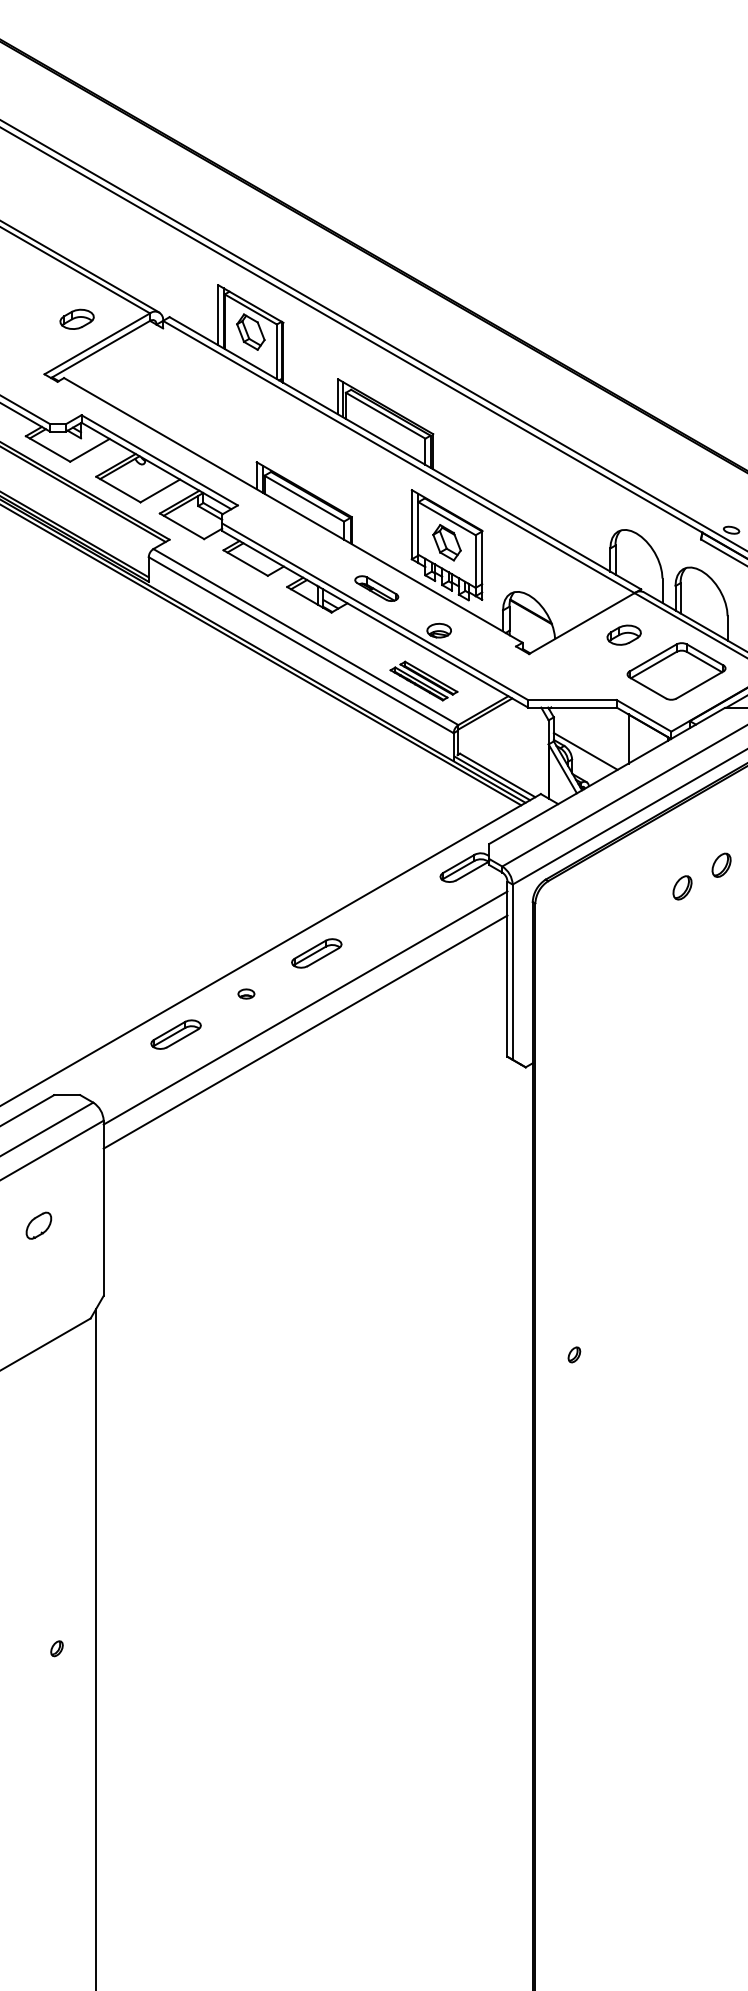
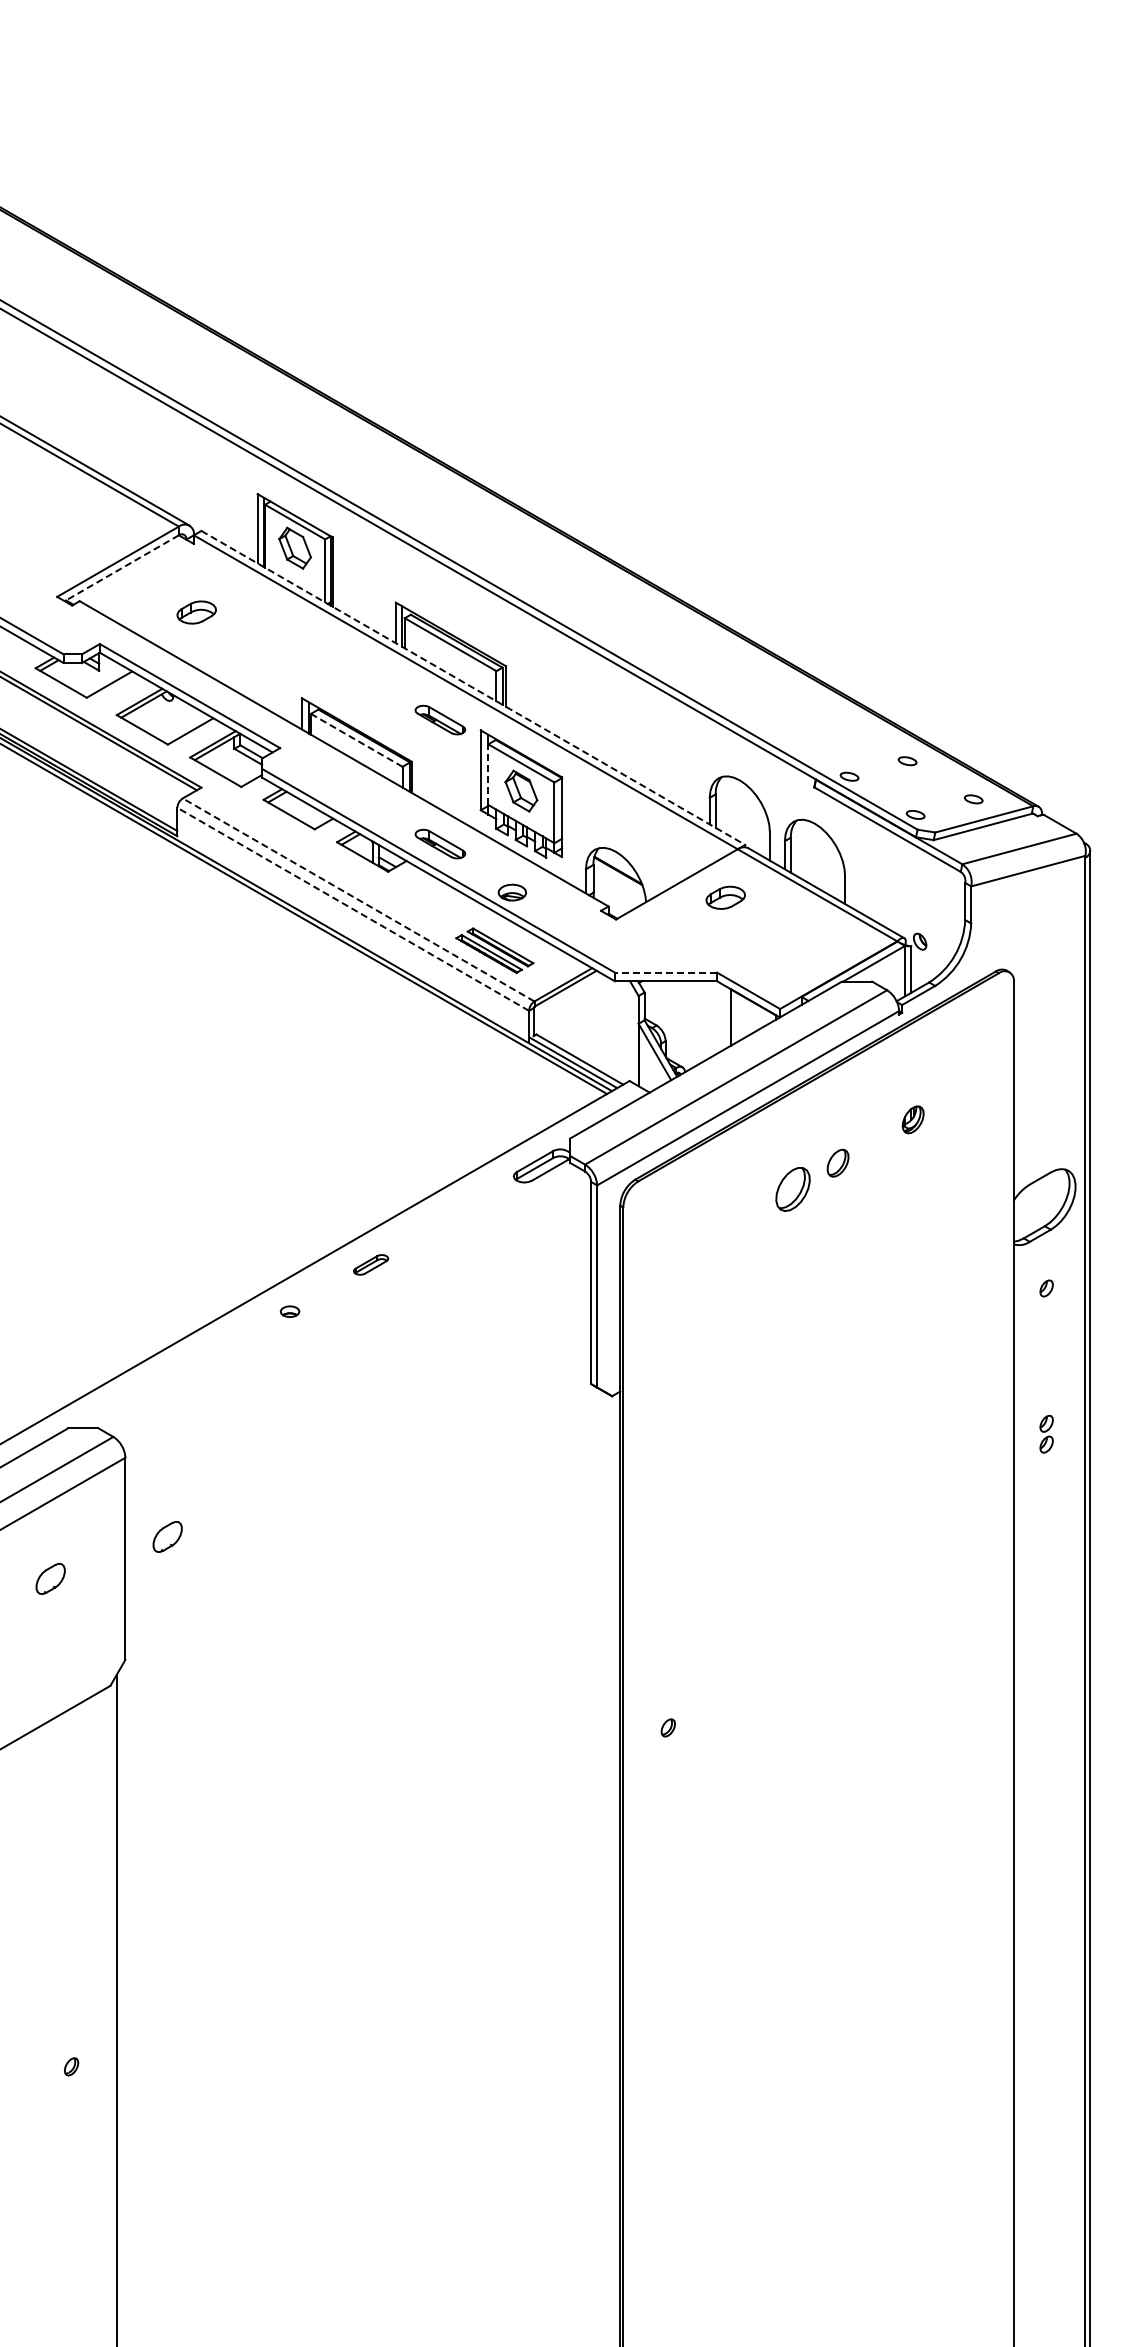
part: (76, 319) -> (196, 612), moved
line: (100, 349) -> (121, 568), solid -> dashed
line: (405, 452) -> (473, 687), solid -> dashed
part: (376, 480) -> (440, 719), added
line: (304, 498) -> (356, 740), solid -> dashed
line: (418, 528) -> (488, 774), solid -> dashed
line: (305, 636) -> (358, 899), solid -> dashed
line: (300, 645) -> (352, 909), solid -> dashed
part: (676, 671) -> (785, 939), removed
line: (571, 699) -> (665, 972), solid -> dashed
line: (585, 751) -> (681, 1031), removed
part: (682, 887) -> (792, 1188), size x1.6
part: (316, 953) -> (370, 1264), size x0.6
line: (305, 1007) -> (358, 1327), removed
line: (305, 1032) -> (358, 1355), removed
part: (175, 1034) -> (208, 1358), removed
part: (140, 1188) -> (167, 1536), added

